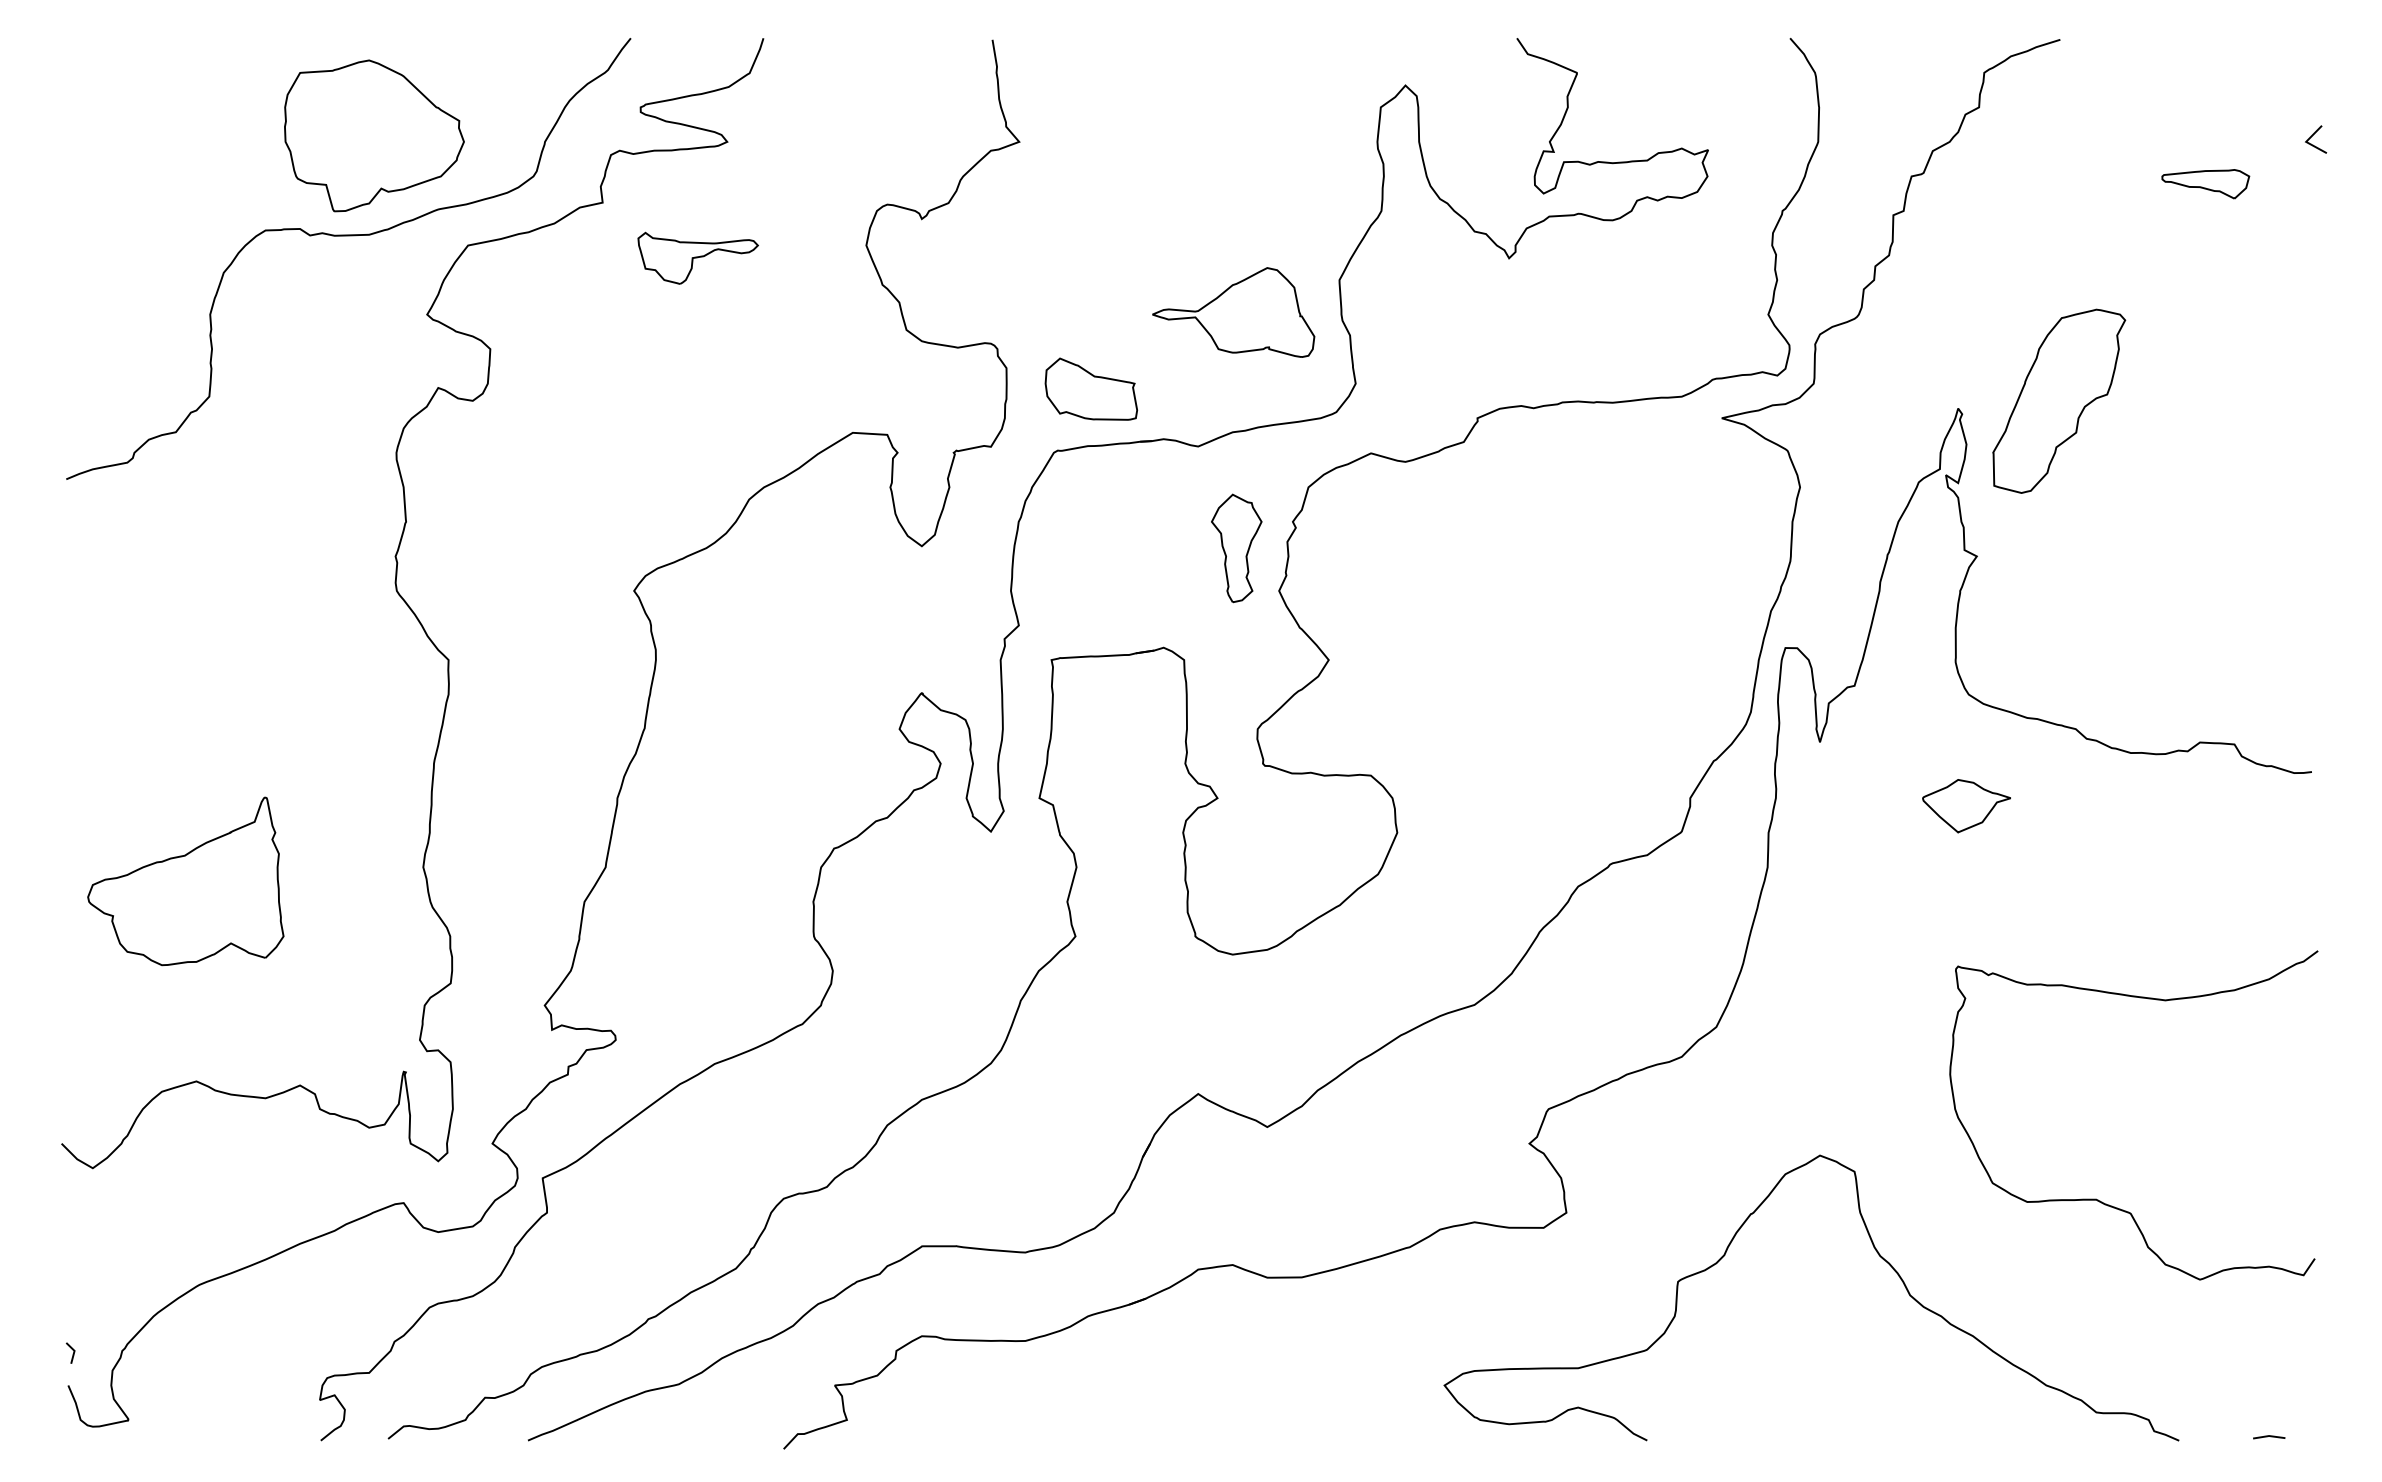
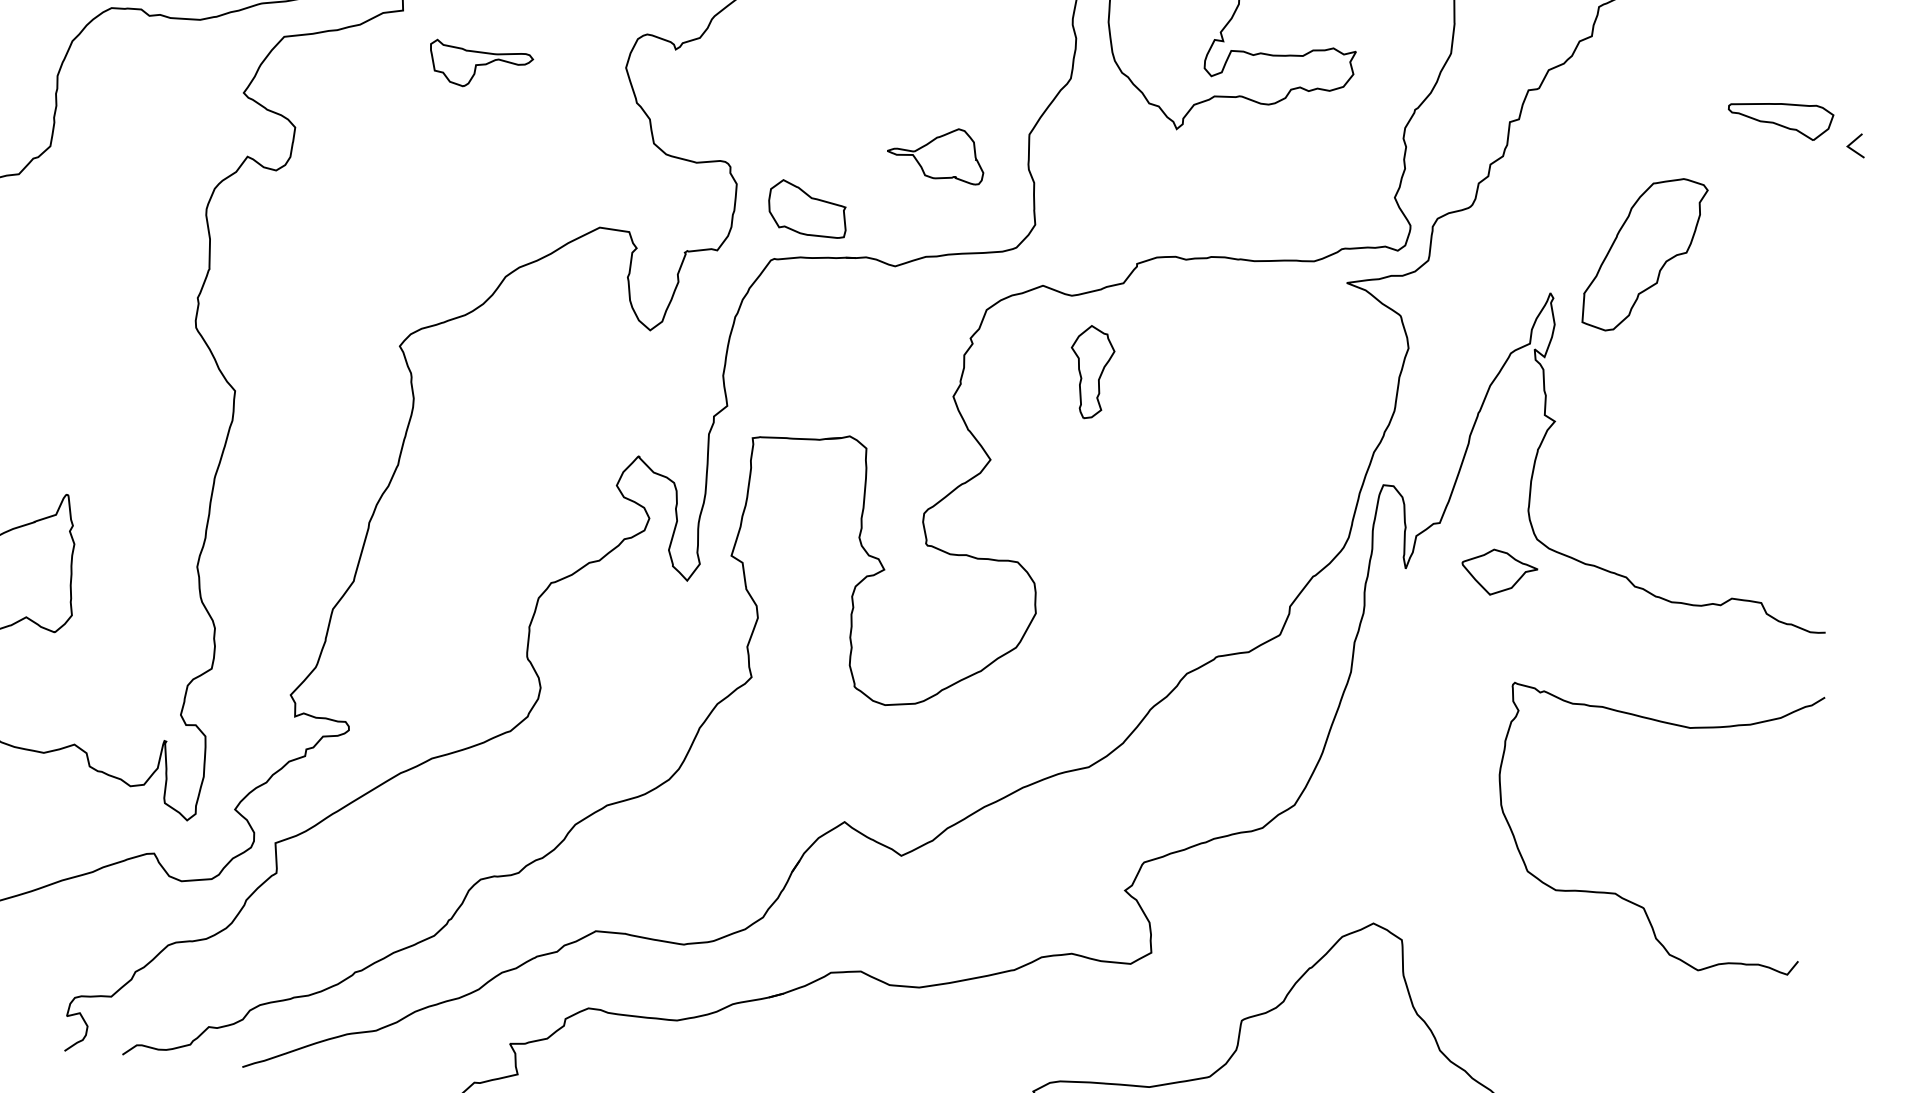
line: (2312, 136) -> (1853, 142), moved
part: (2205, 184) -> (1780, 120), size x1.4
part: (1233, 312) -> (935, 154), size x0.7
part: (2059, 400) -> (1645, 254), moved
part: (1236, 548) -> (1090, 372), moved
part: (1966, 806) -> (1499, 573), moved
curve: (2096, 1198) -> (1615, 892), moved

